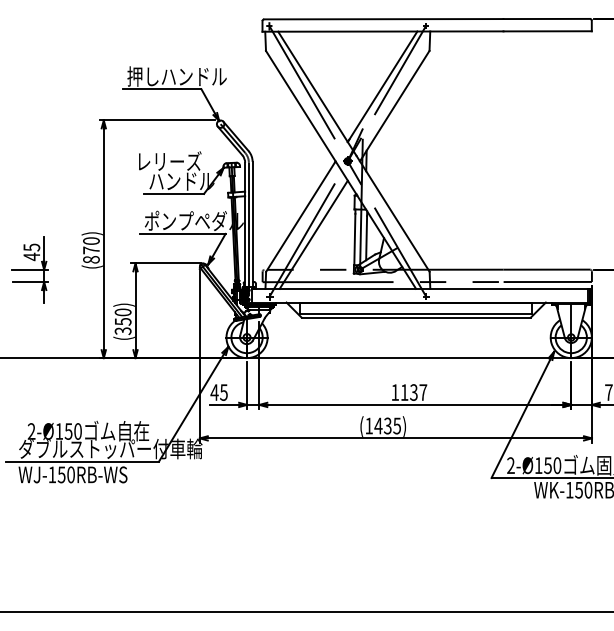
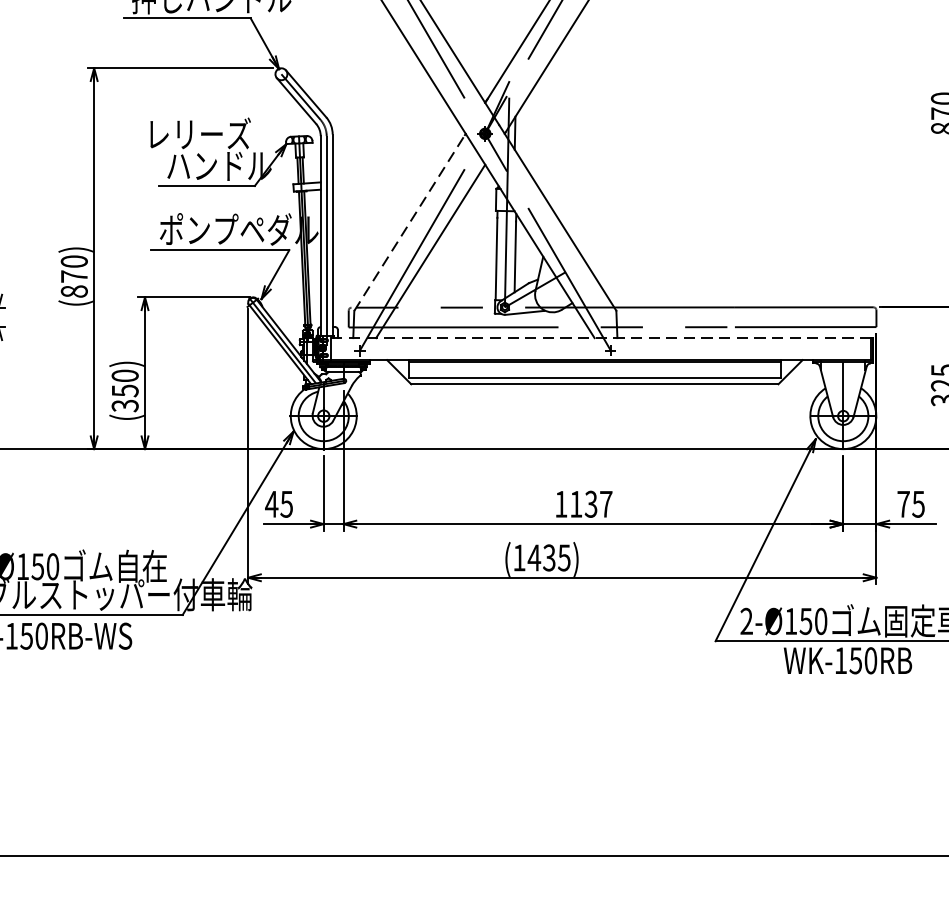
line: (300, 217) -> (409, 223), solid -> dashed
line: (420, 288) -> (601, 337), solid -> dashed

